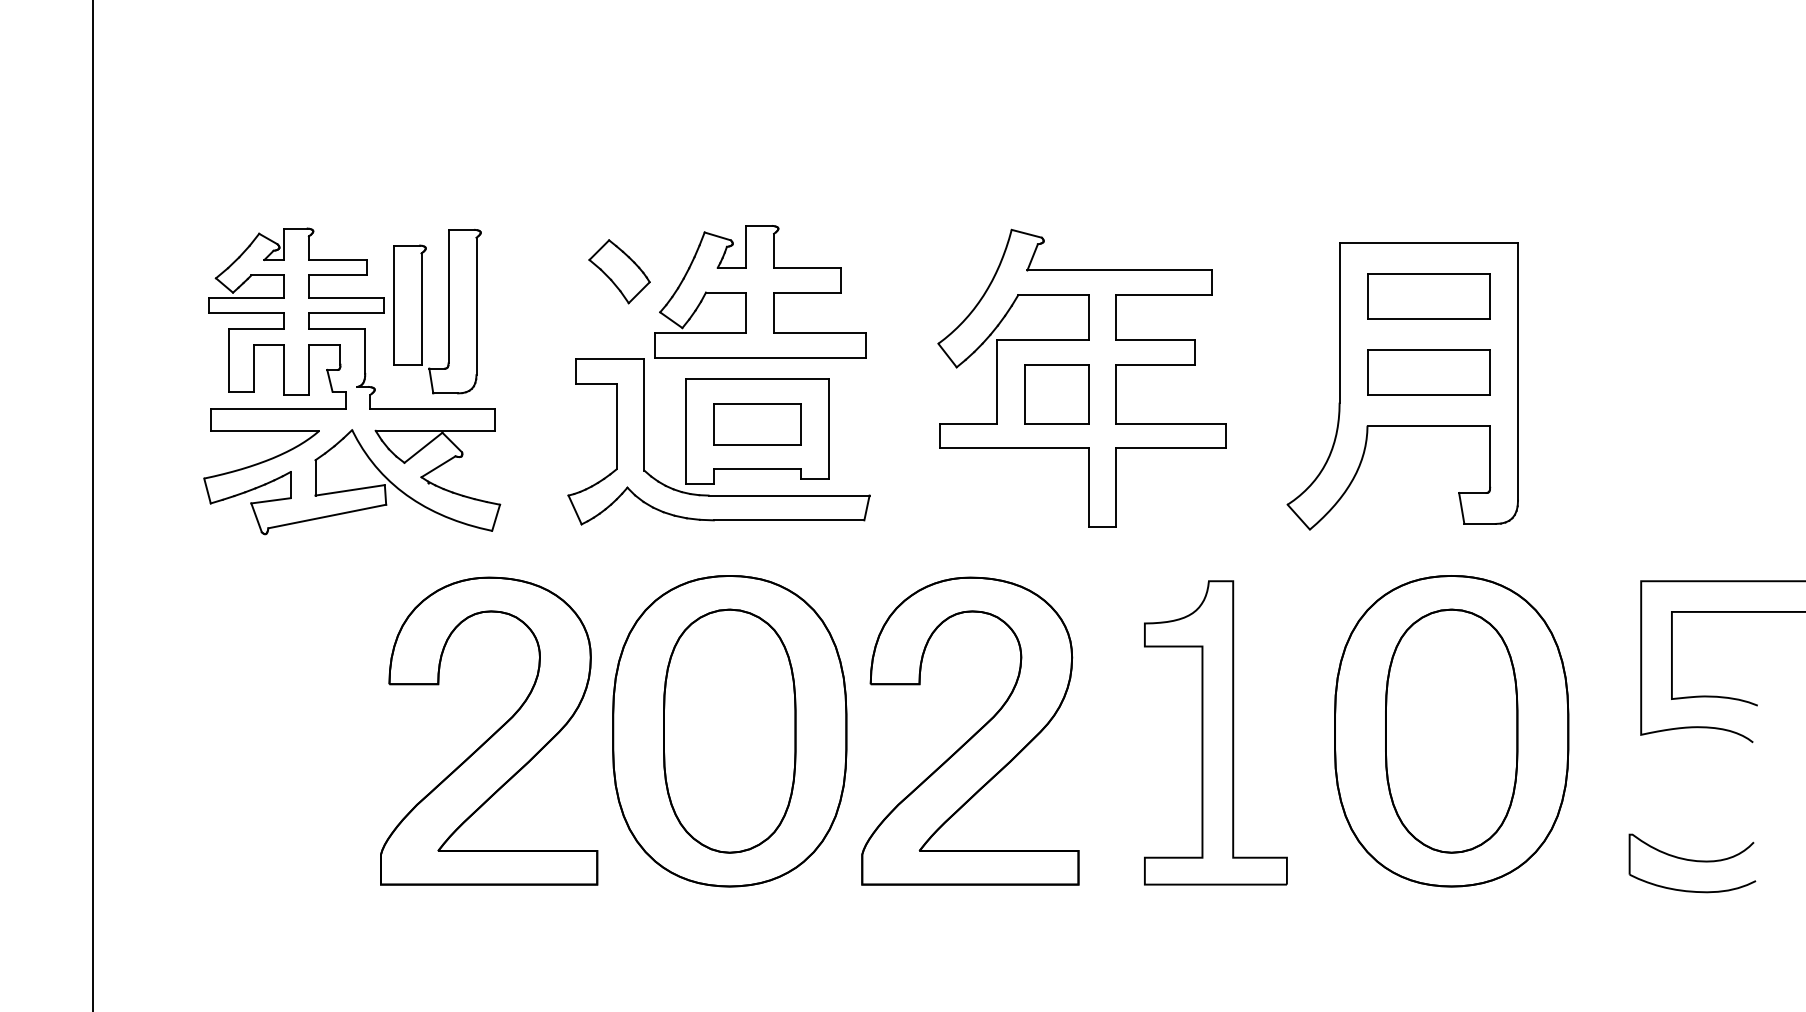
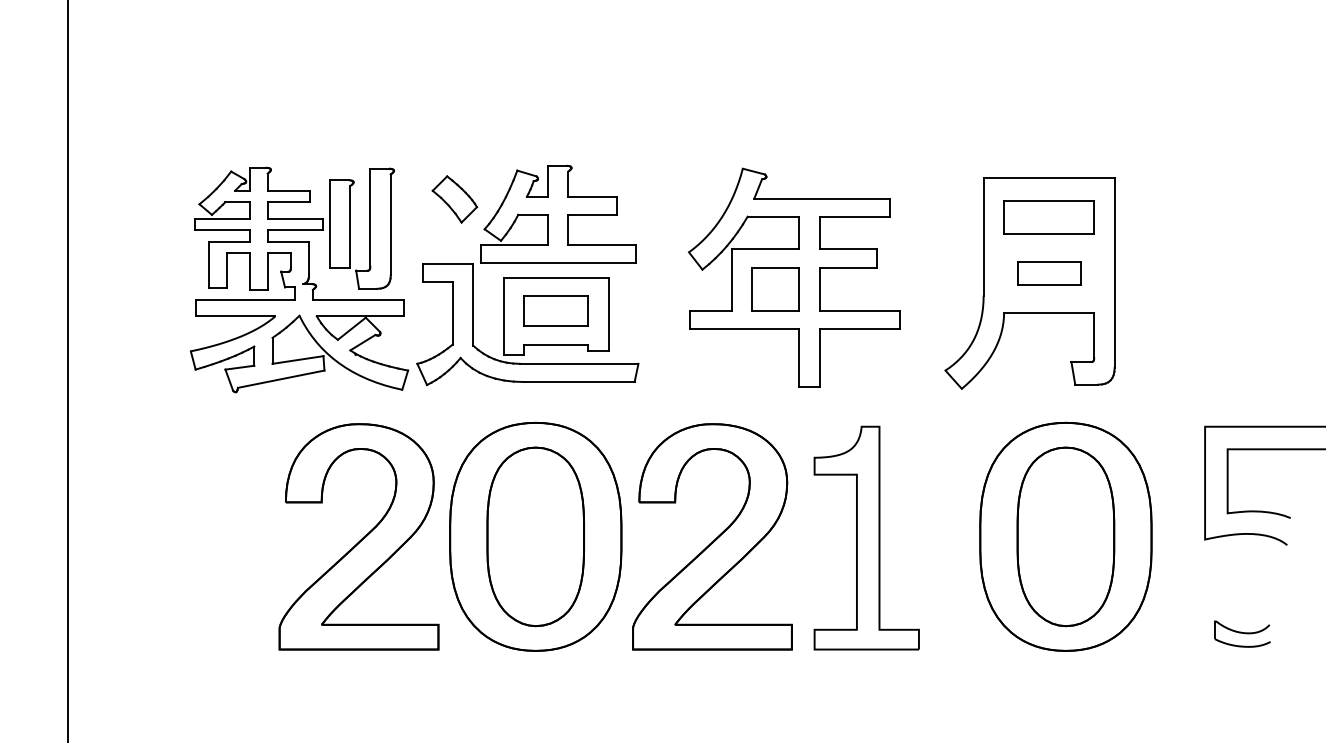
part: (1427, 372) -> (1048, 273), size x0.7
part: (352, 380) -> (299, 279), moved
curve: (1203, 732) -> (857, 537), moved
part: (1692, 864) -> (1242, 634), size x0.6

